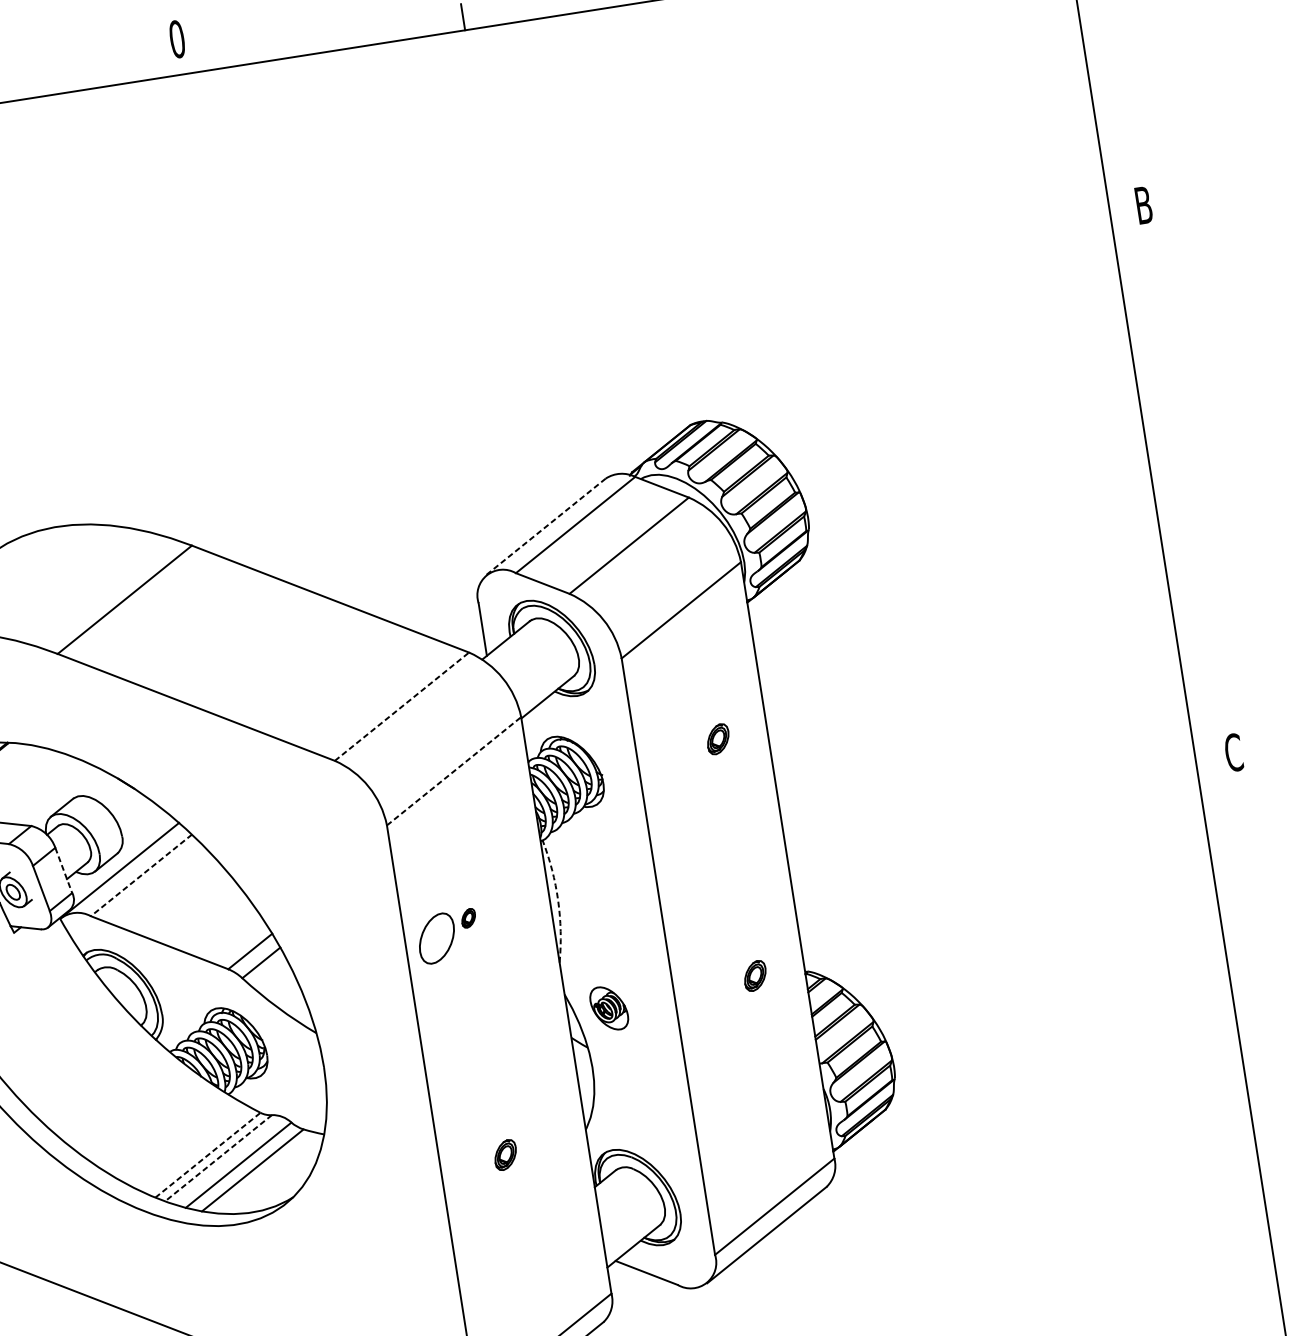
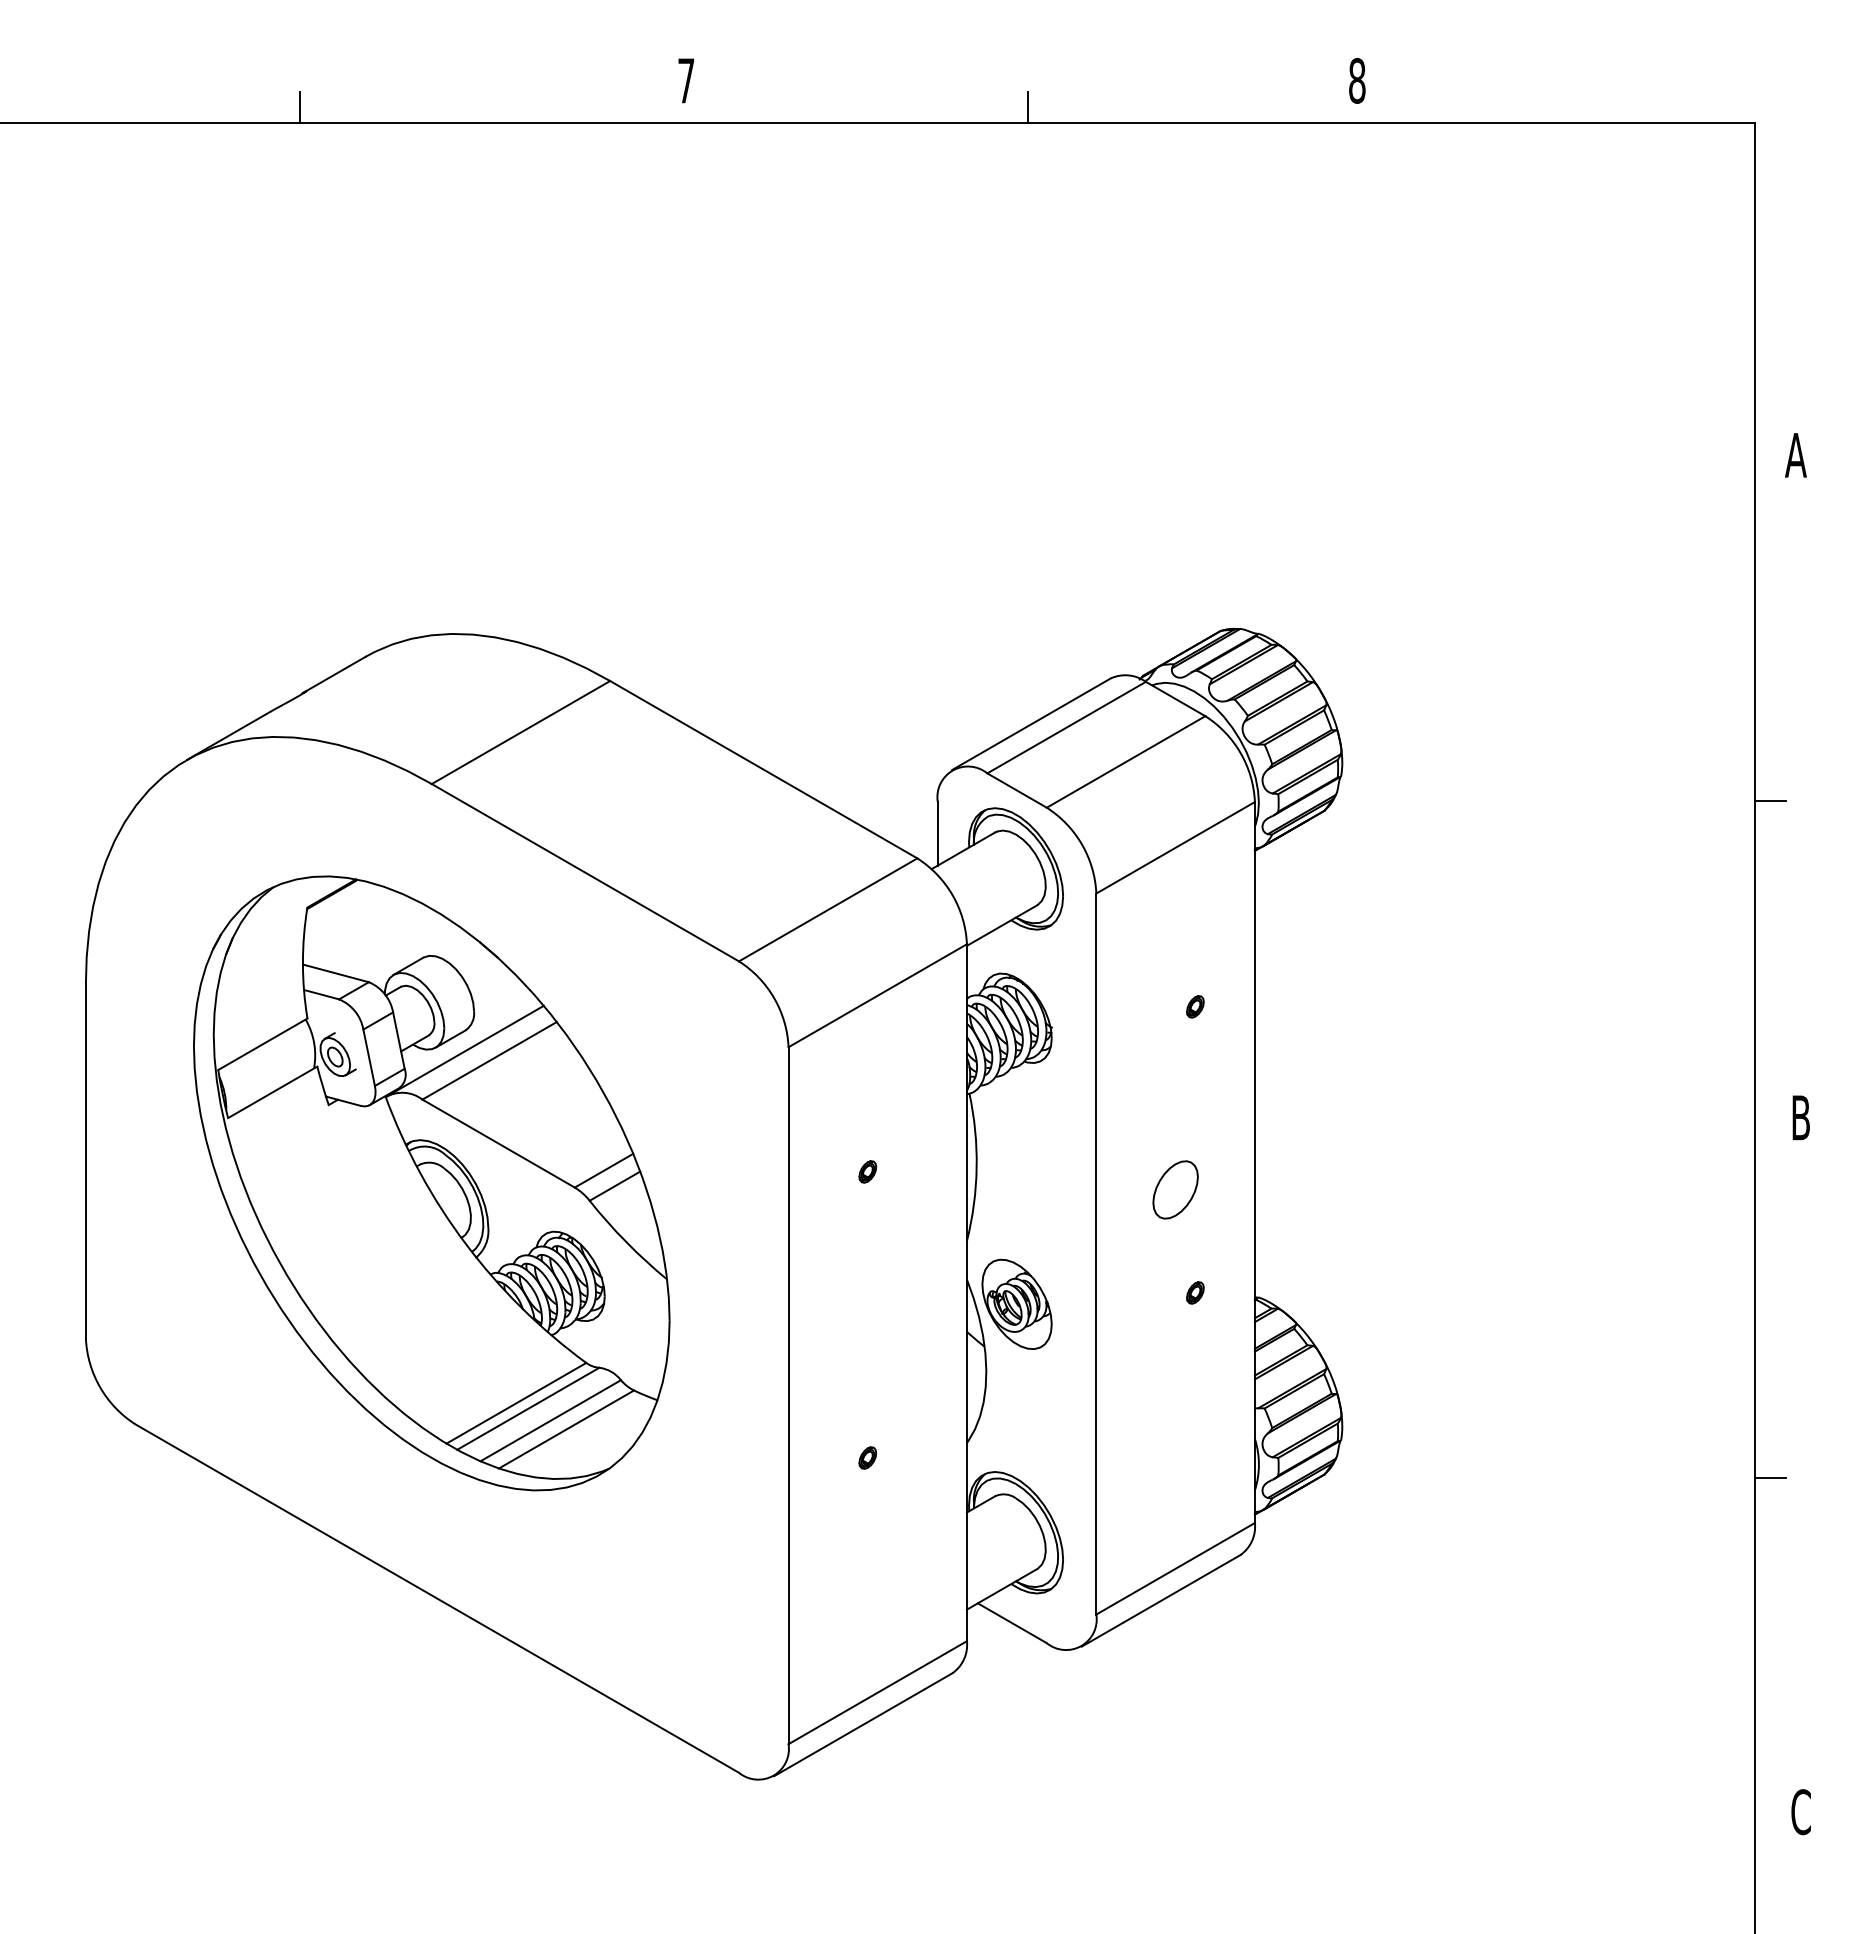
text: (177, 38) -> (686, 80), 0 -> 7
text: (1143, 205) -> (1795, 455), B -> A
line: (1167, 494) -> (1770, 800), added
line: (546, 527) -> (1031, 724), dashed -> solid
line: (402, 706) -> (828, 909), dashed -> solid
part: (718, 739) -> (1195, 1006), size x0.62
text: (1233, 752) -> (1800, 1117), C -> B
line: (453, 771) -> (877, 995), dashed -> solid
line: (63, 870) -> (398, 1040), dashed -> solid
line: (141, 875) -> (489, 1060), dashed -> solid
arc: (558, 900) -> (976, 1167), dashed -> solid
part: (436, 938) -> (1175, 1189), moved
part: (755, 975) -> (1195, 1292), size x0.62
part: (608, 1007) -> (1016, 1303), size x1.67
line: (1254, 1054) -> (1770, 1477), added
part: (505, 1154) -> (867, 1457), size x0.62
line: (208, 1155) -> (516, 1403), dashed -> solid
line: (217, 1158) -> (527, 1409), dashed -> solid

